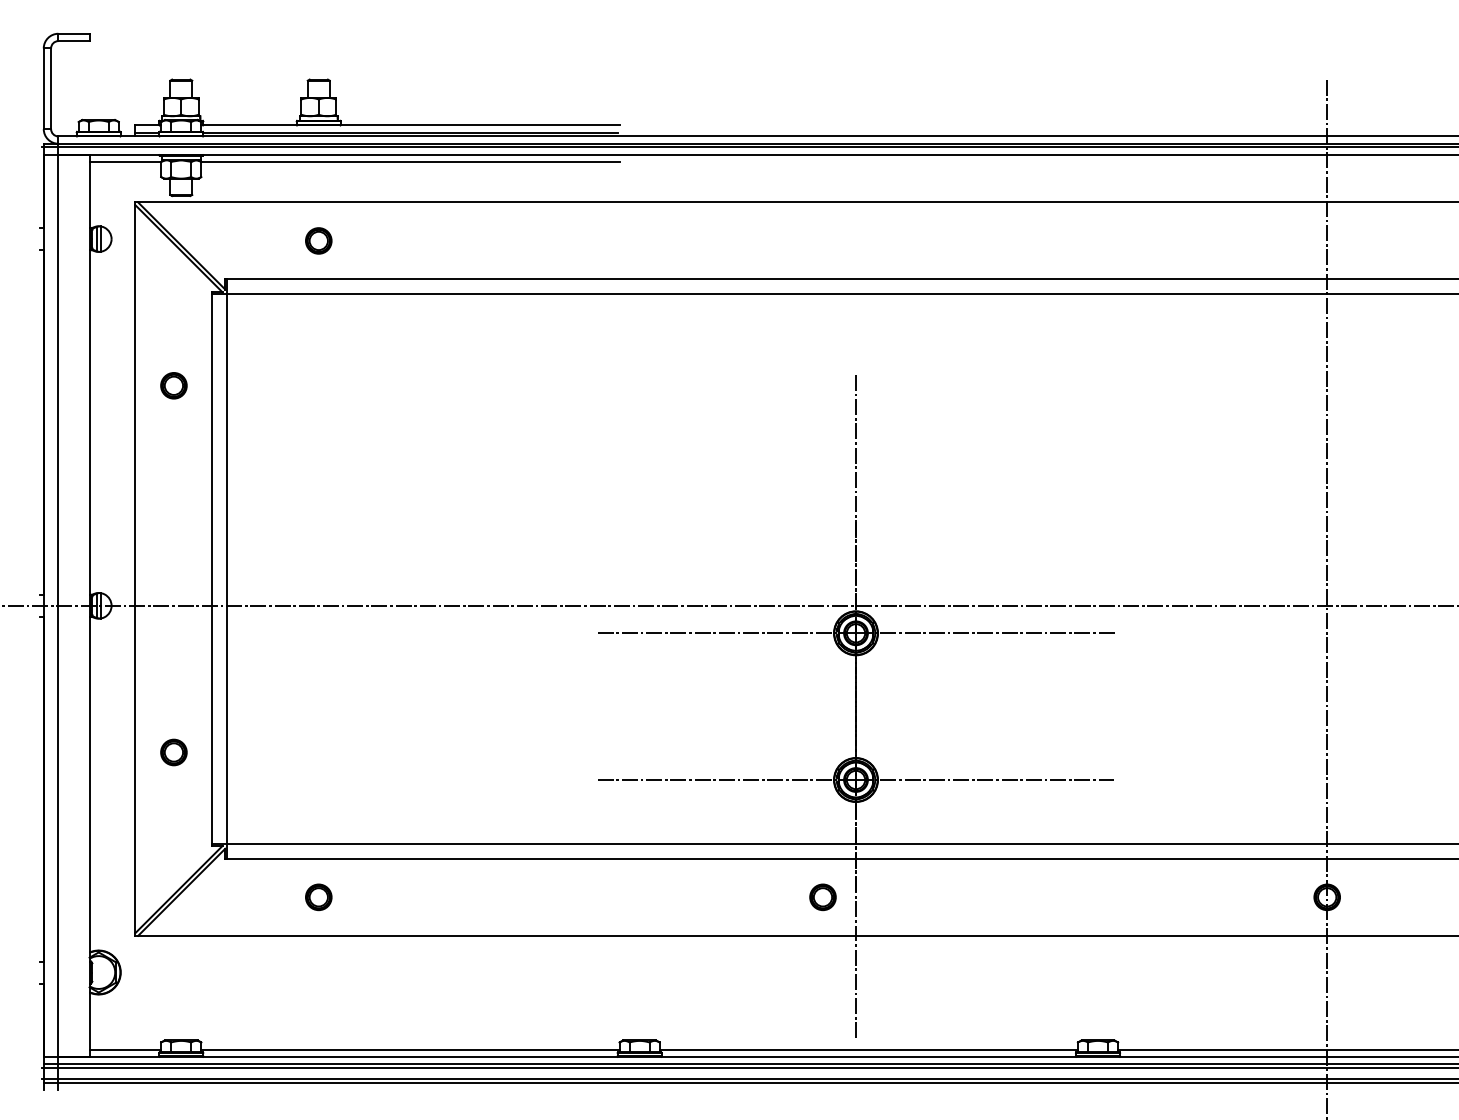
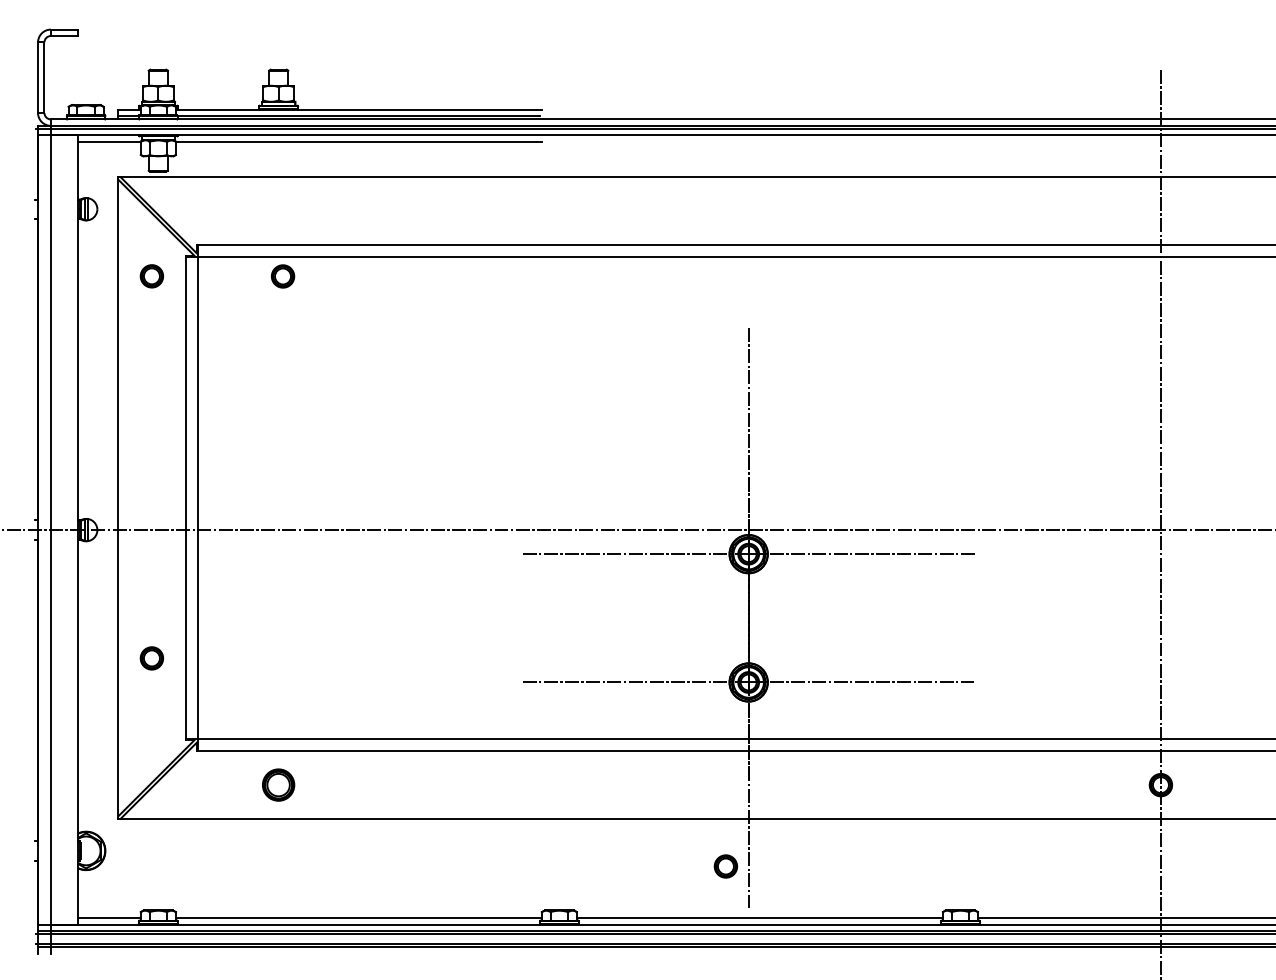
part: (318, 240) -> (282, 276), moved
part: (173, 385) -> (151, 276), moved
part: (318, 897) -> (278, 785), size x1.4
part: (822, 897) -> (725, 866), moved

